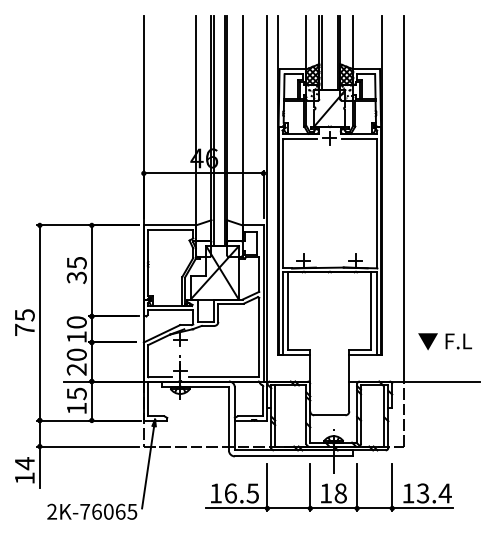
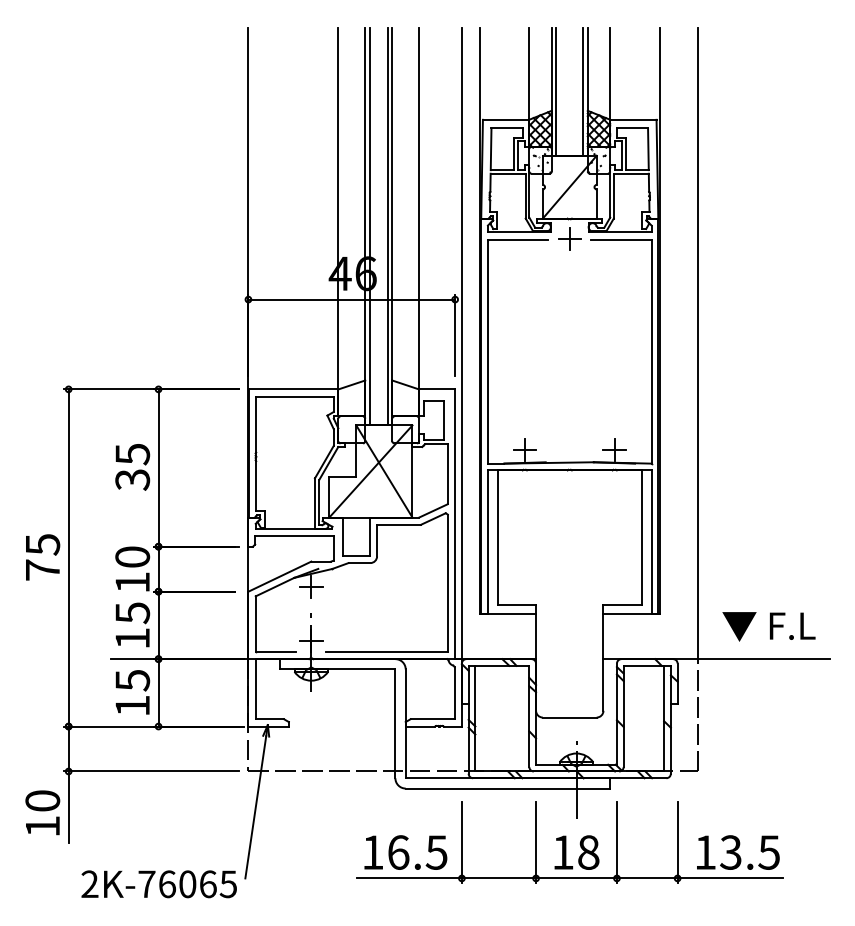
text: (444, 341) -> (767, 626), moved
text: (76, 361) -> (132, 624), 20 -> 15
text: (24, 463) -> (42, 800), 14 -> 10
text: (444, 493) -> (767, 852), 13.4 -> 13.5

